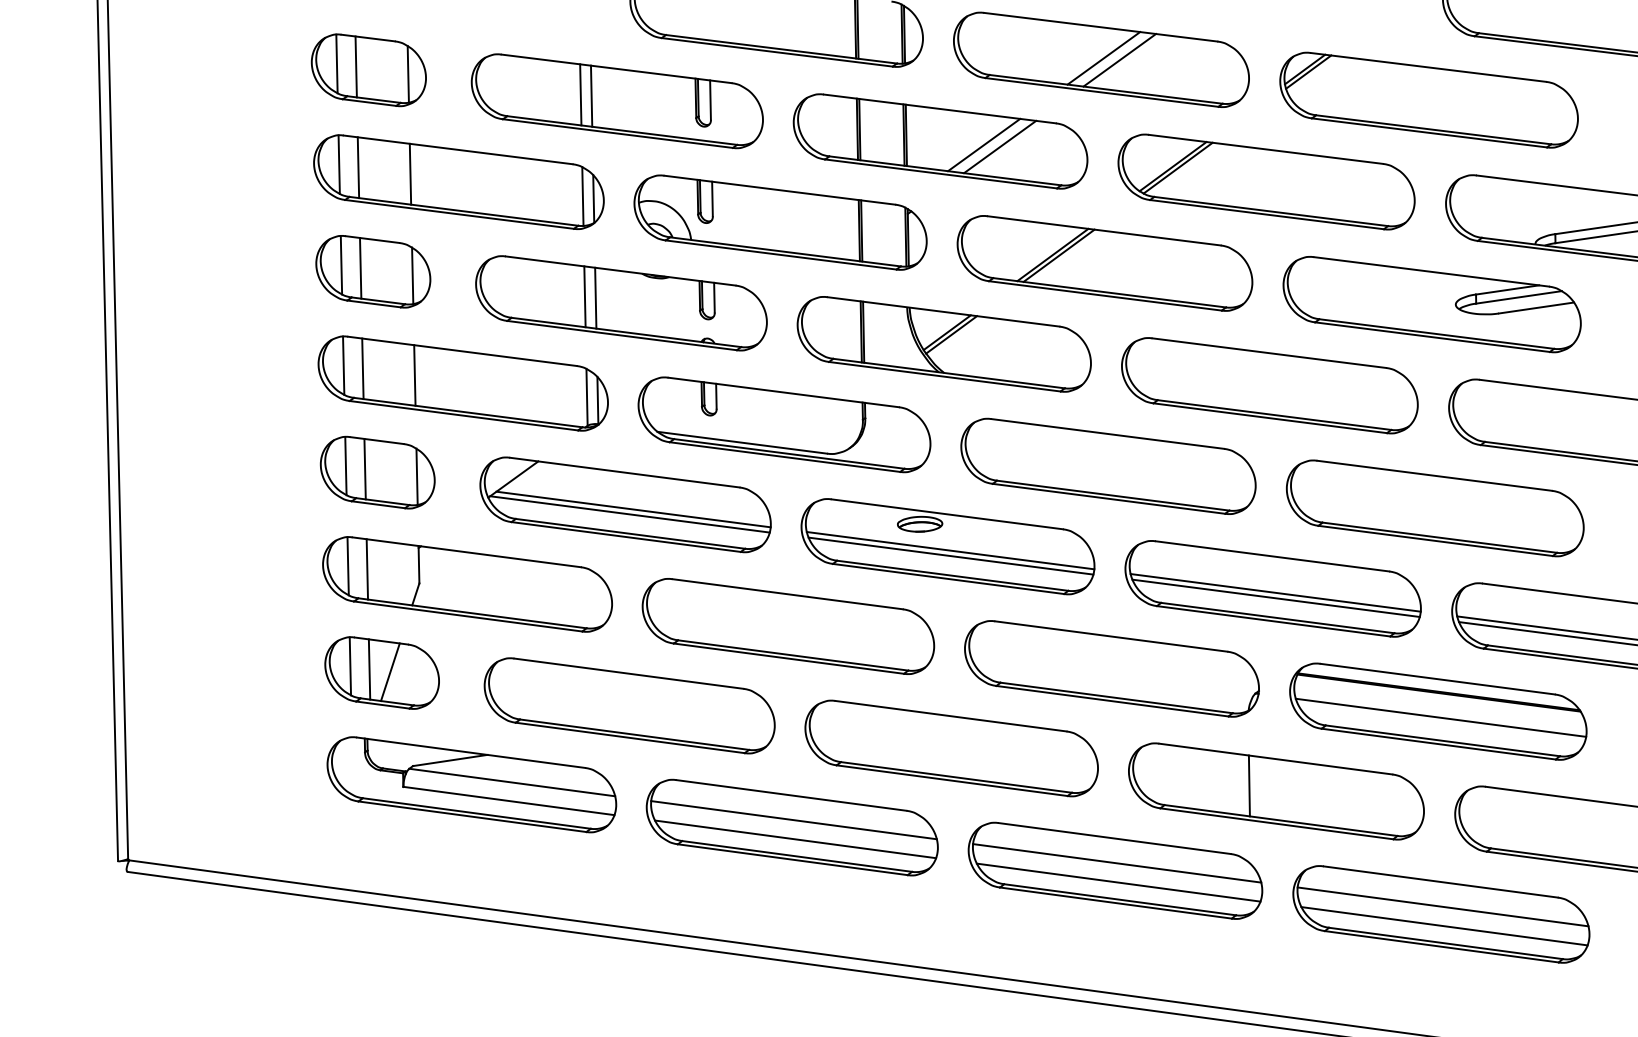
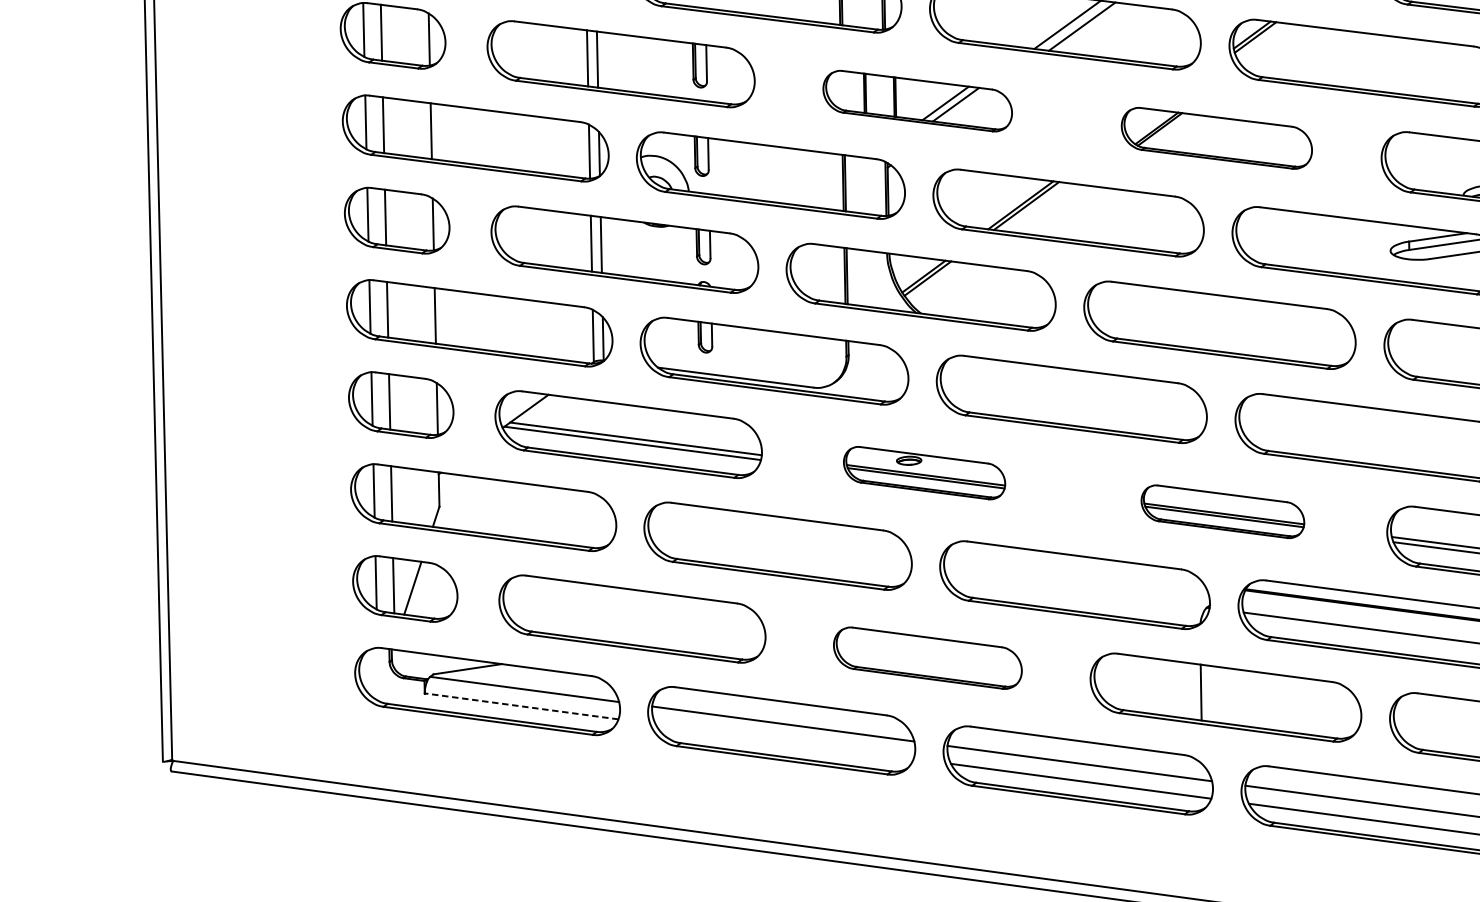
part: (940, 141) -> (917, 101), size x0.7
part: (1266, 181) -> (1216, 137), size x0.7
part: (947, 546) -> (924, 472), size x0.6
part: (1272, 588) -> (1222, 511), size x0.6
part: (951, 748) -> (927, 658), size x0.7
line: (508, 800) -> (521, 705), solid -> dashed
line: (795, 839) -> (784, 741), removed

